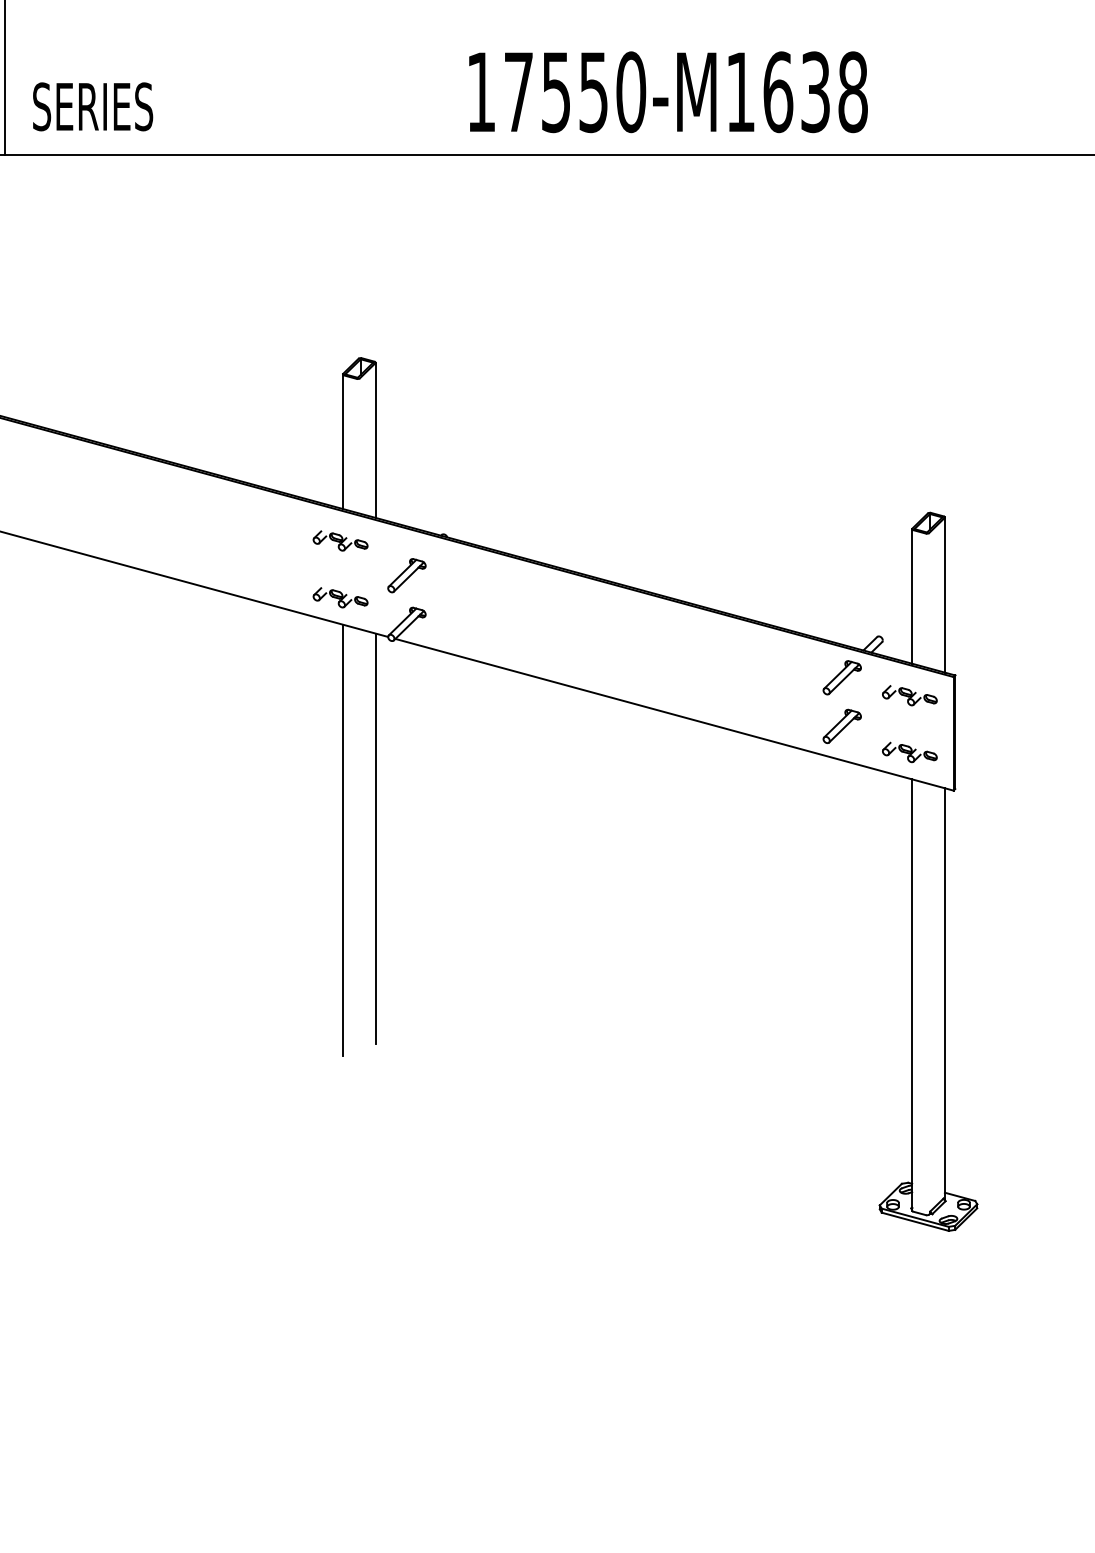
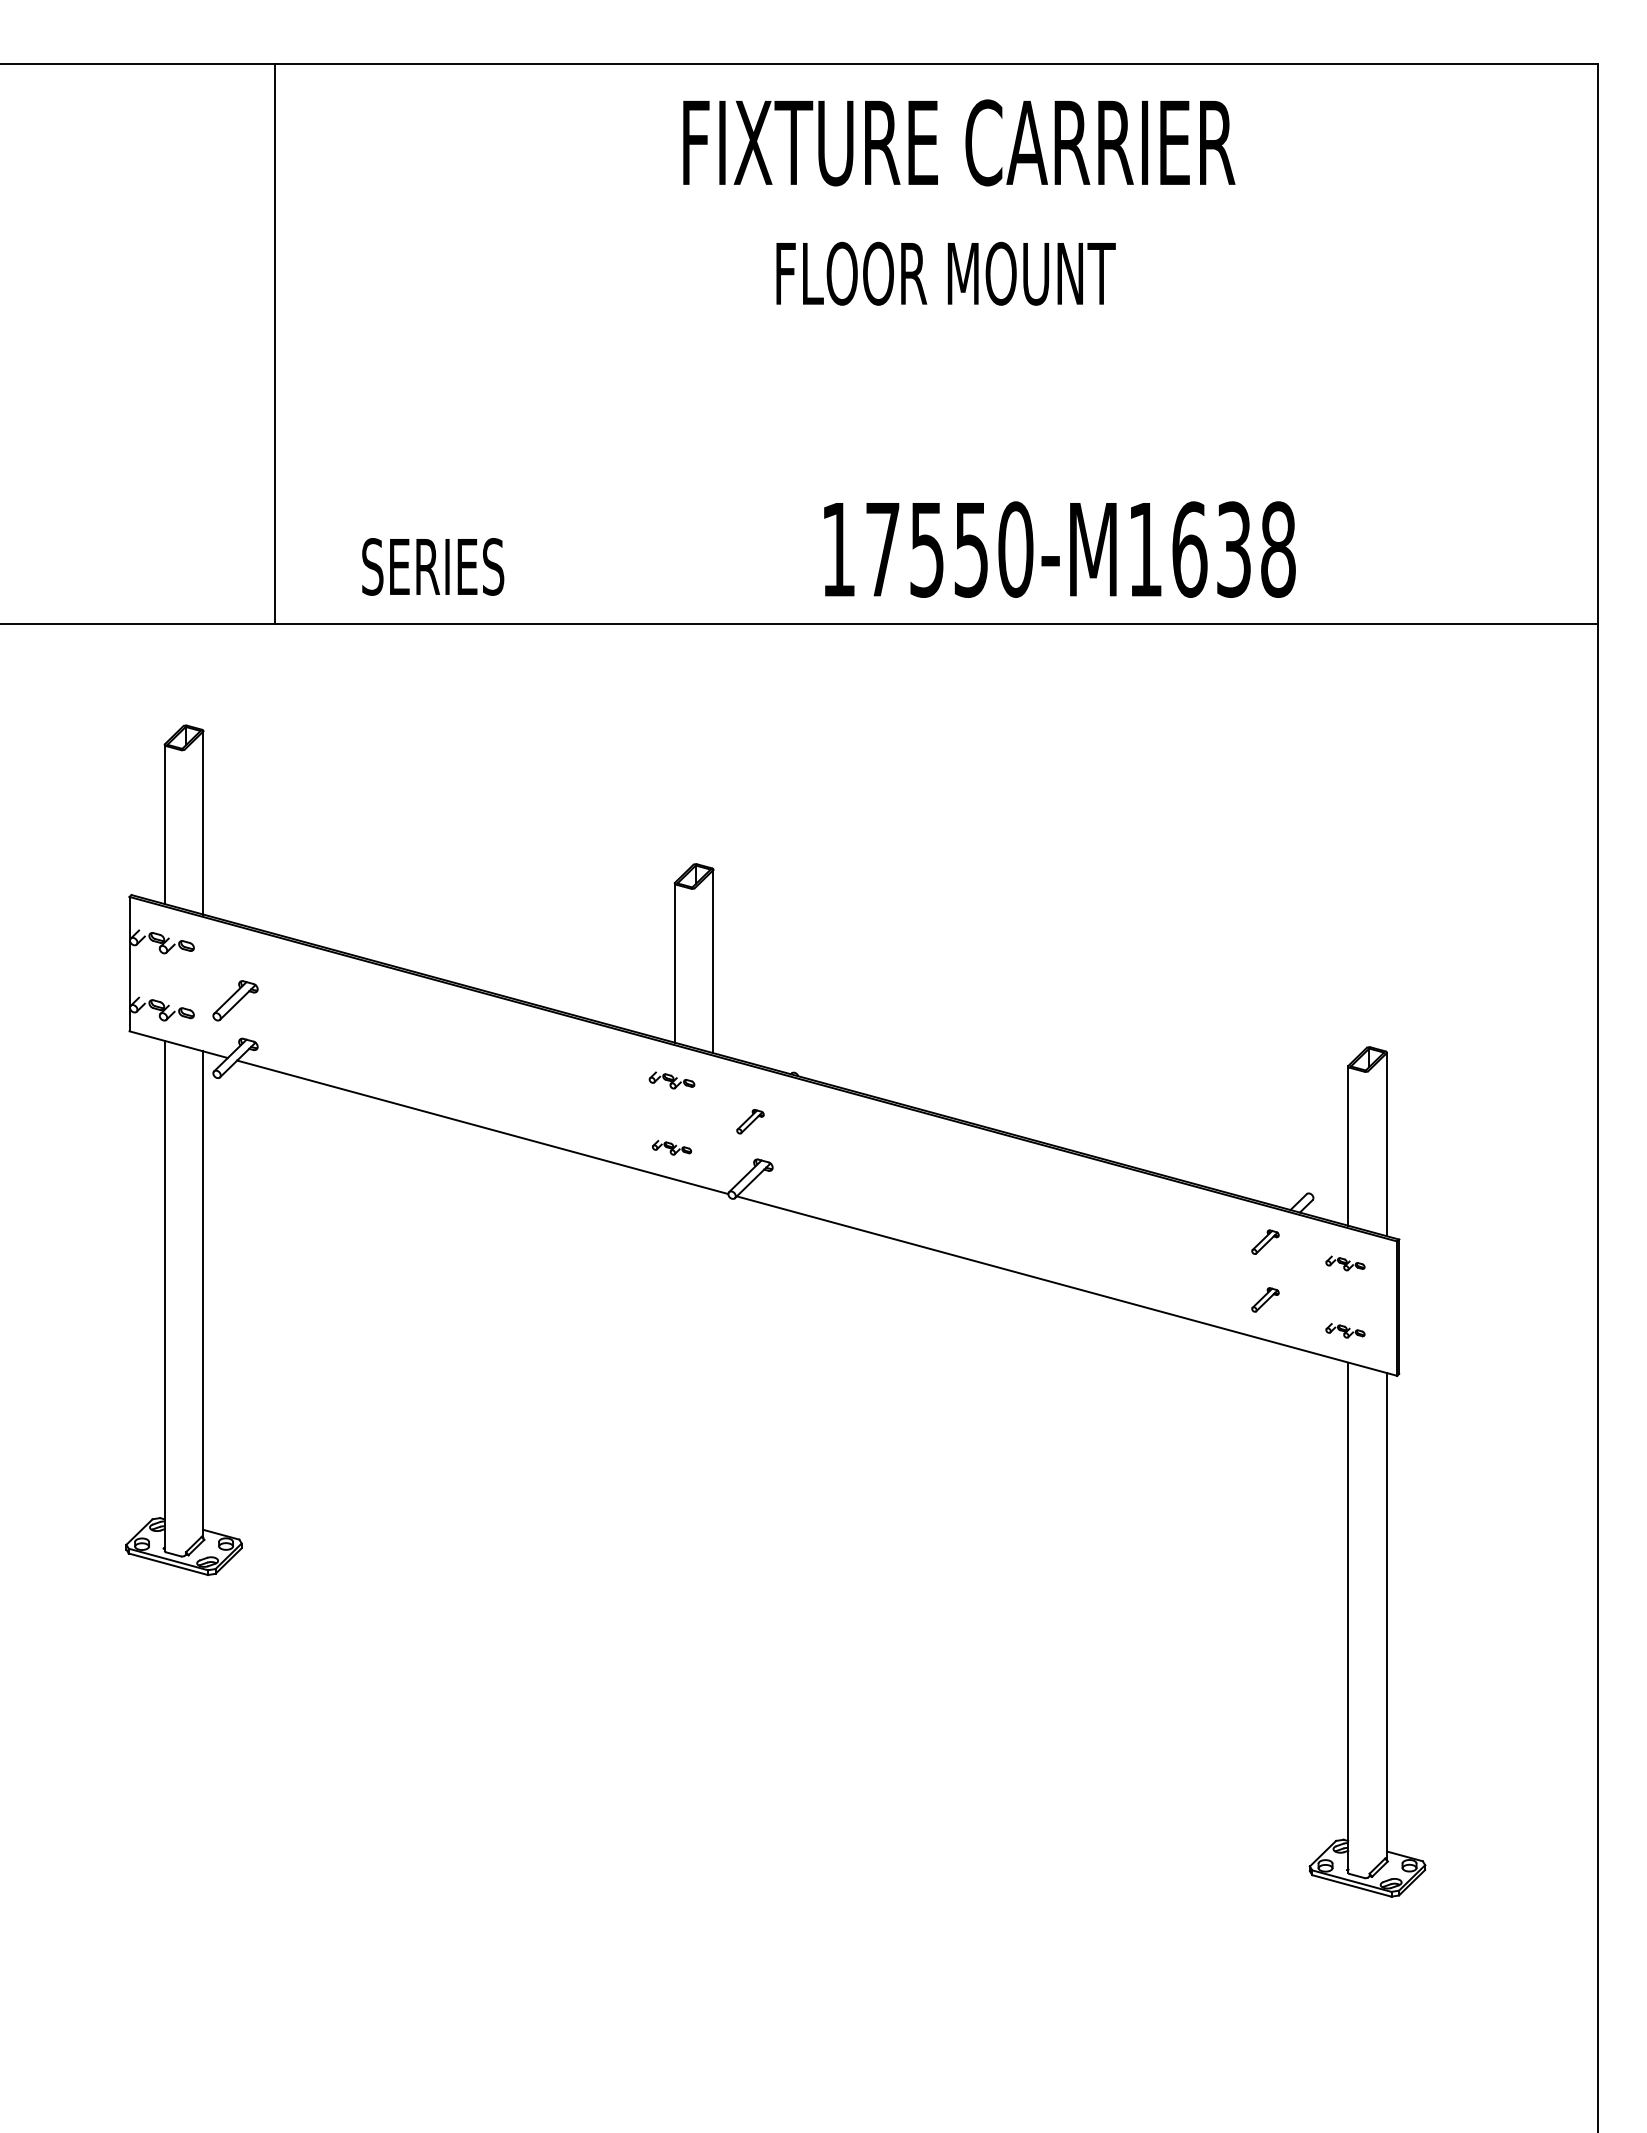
text: (93, 106) -> (433, 566), moved
part: (340, 540) -> (671, 1080), size x0.7
part: (406, 575) -> (750, 1121), size x0.6
part: (340, 597) -> (671, 1147), size x0.6
part: (842, 677) -> (1265, 1241), size x0.6
part: (909, 695) -> (1345, 1263), size x0.6
part: (842, 726) -> (1265, 1299), size x0.6
part: (909, 752) -> (1345, 1330), size x0.6
line: (375, 838) -> (713, 1432), removed
line: (342, 840) -> (674, 1434), removed

